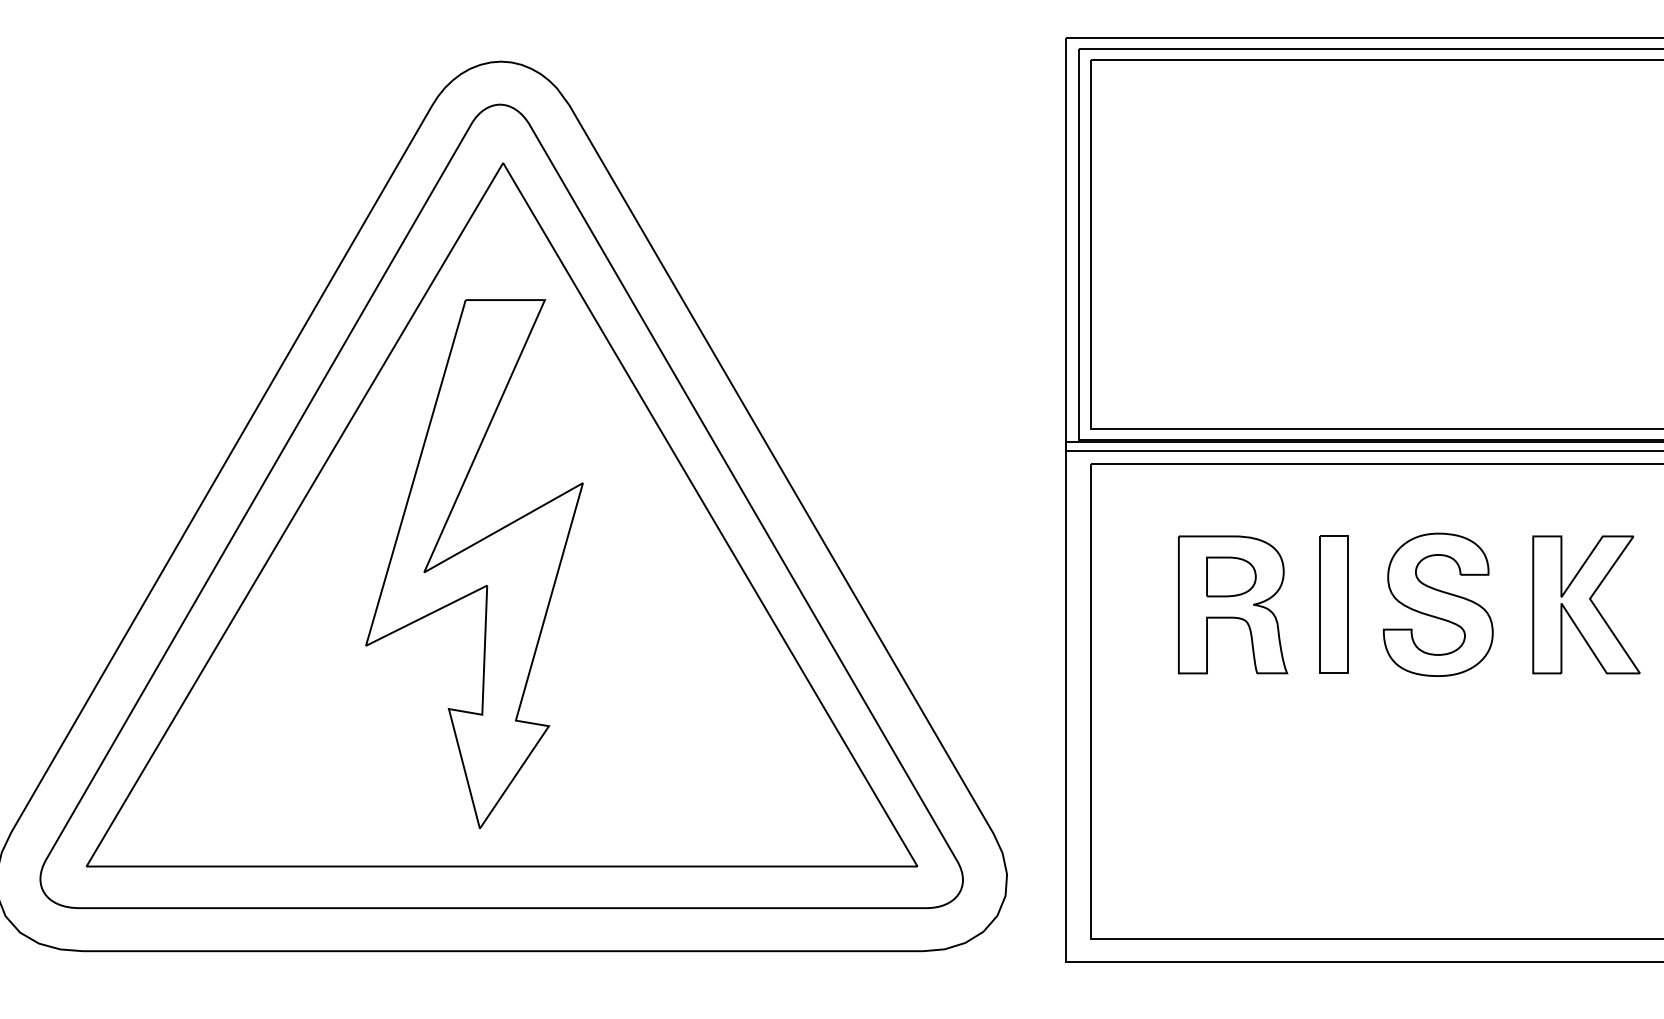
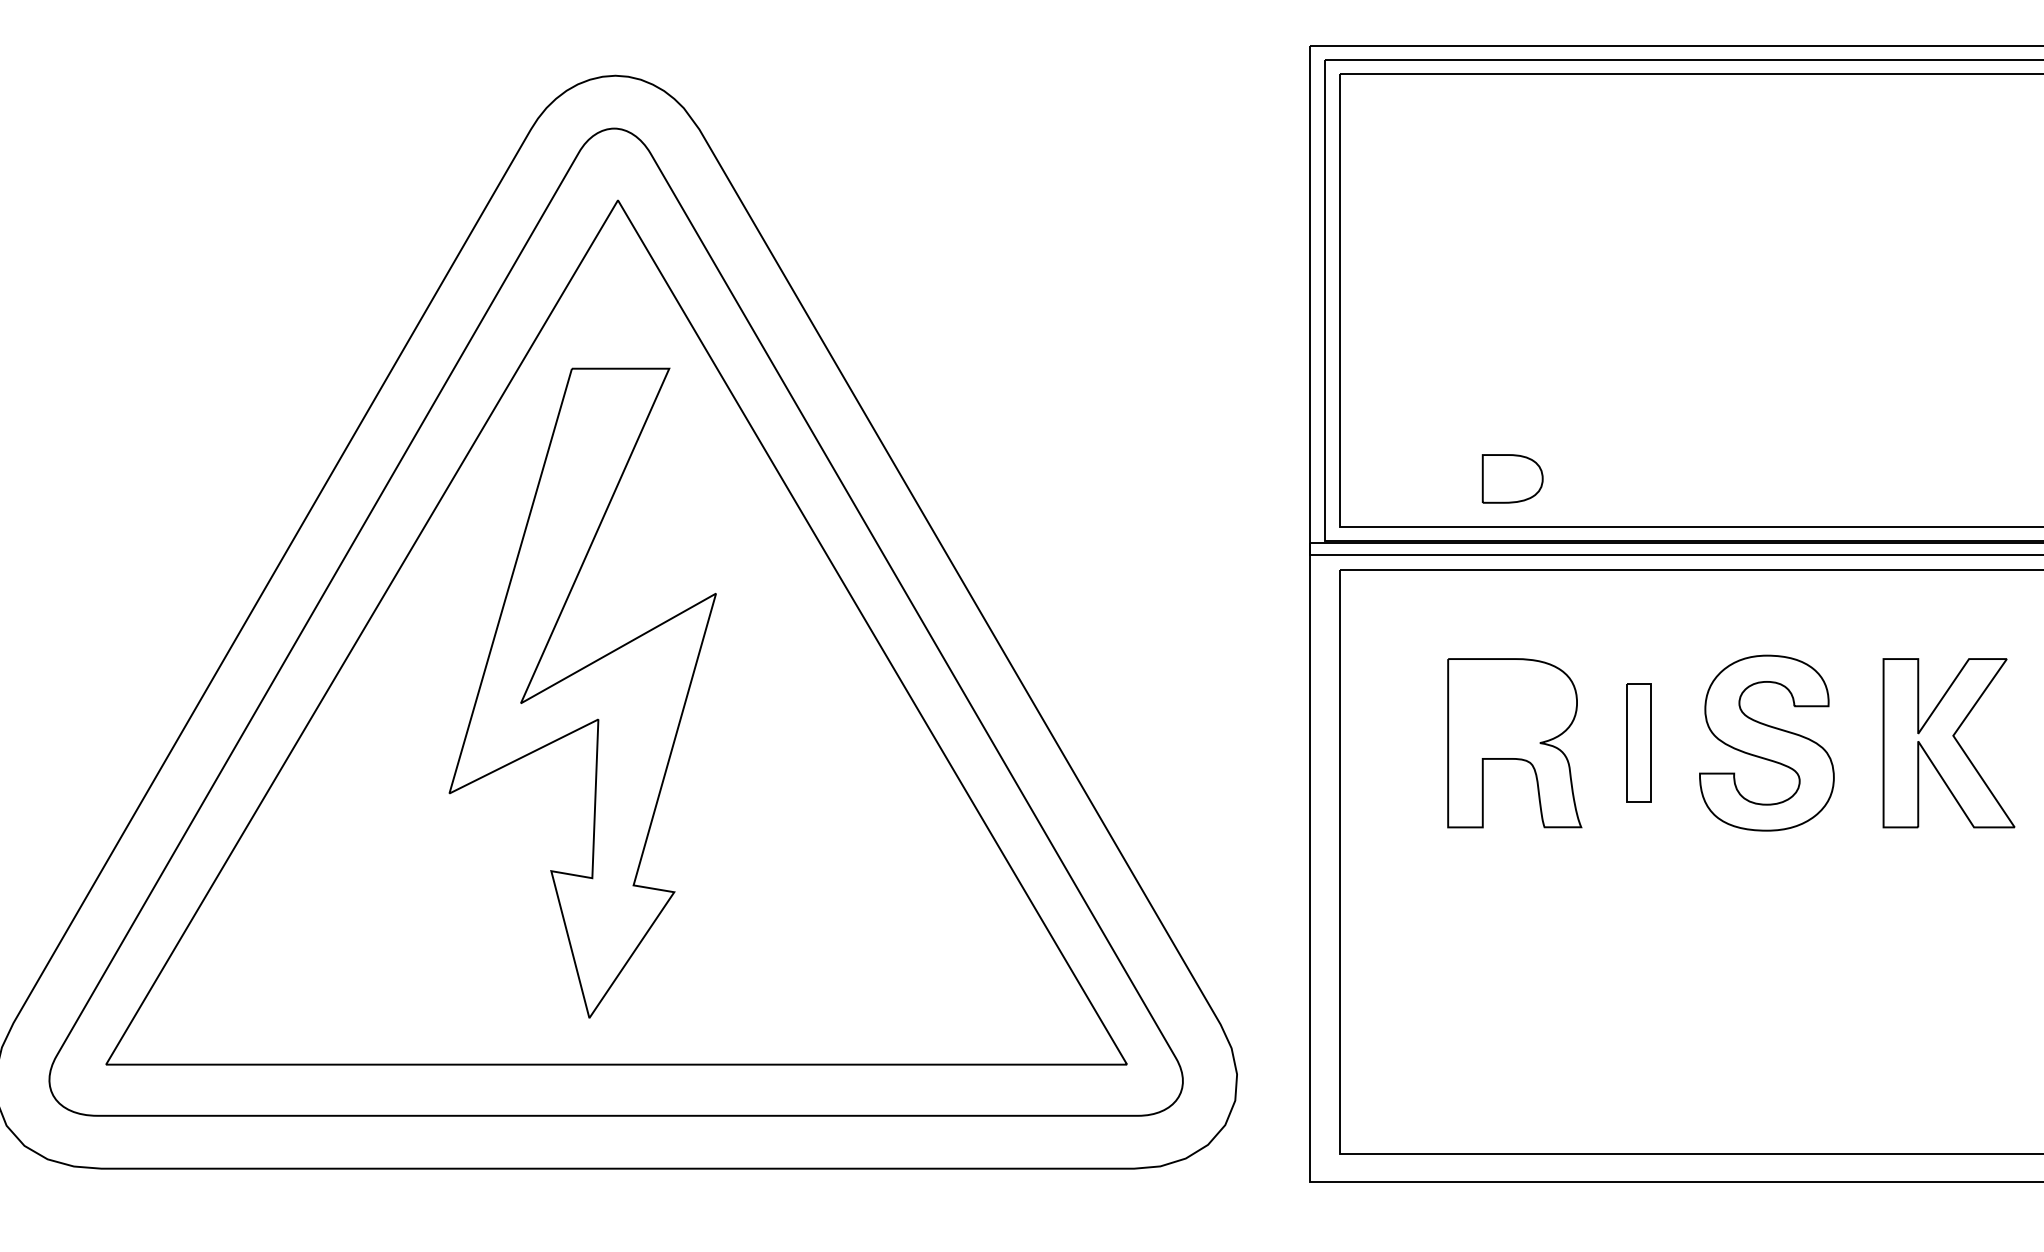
part: (1231, 576) -> (1512, 478), moved
part: (1333, 604) -> (1638, 742), size x0.7

